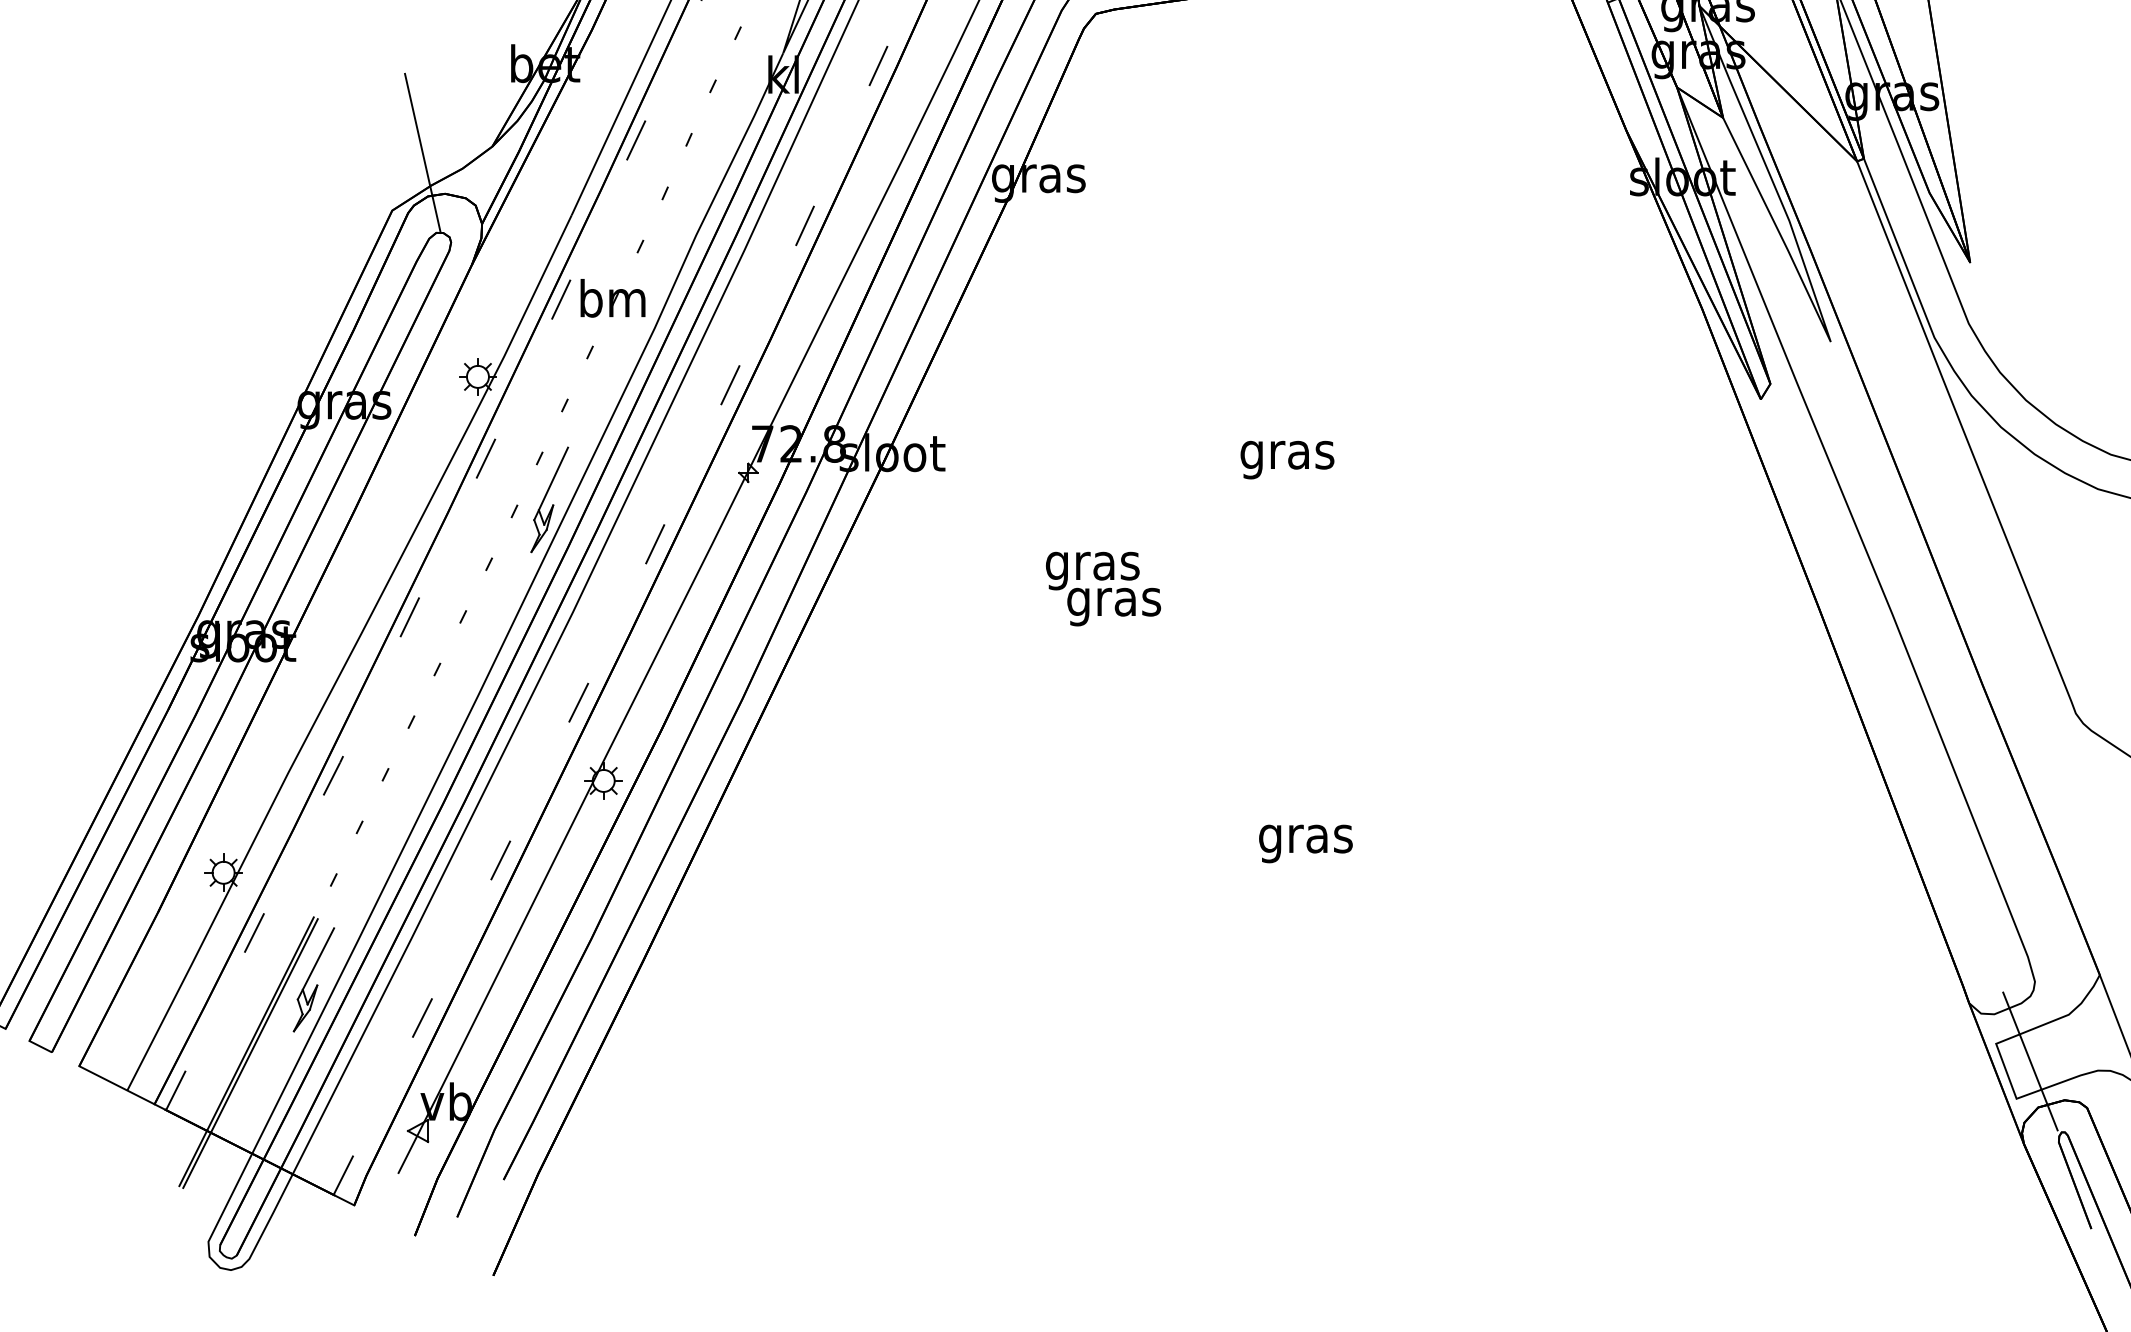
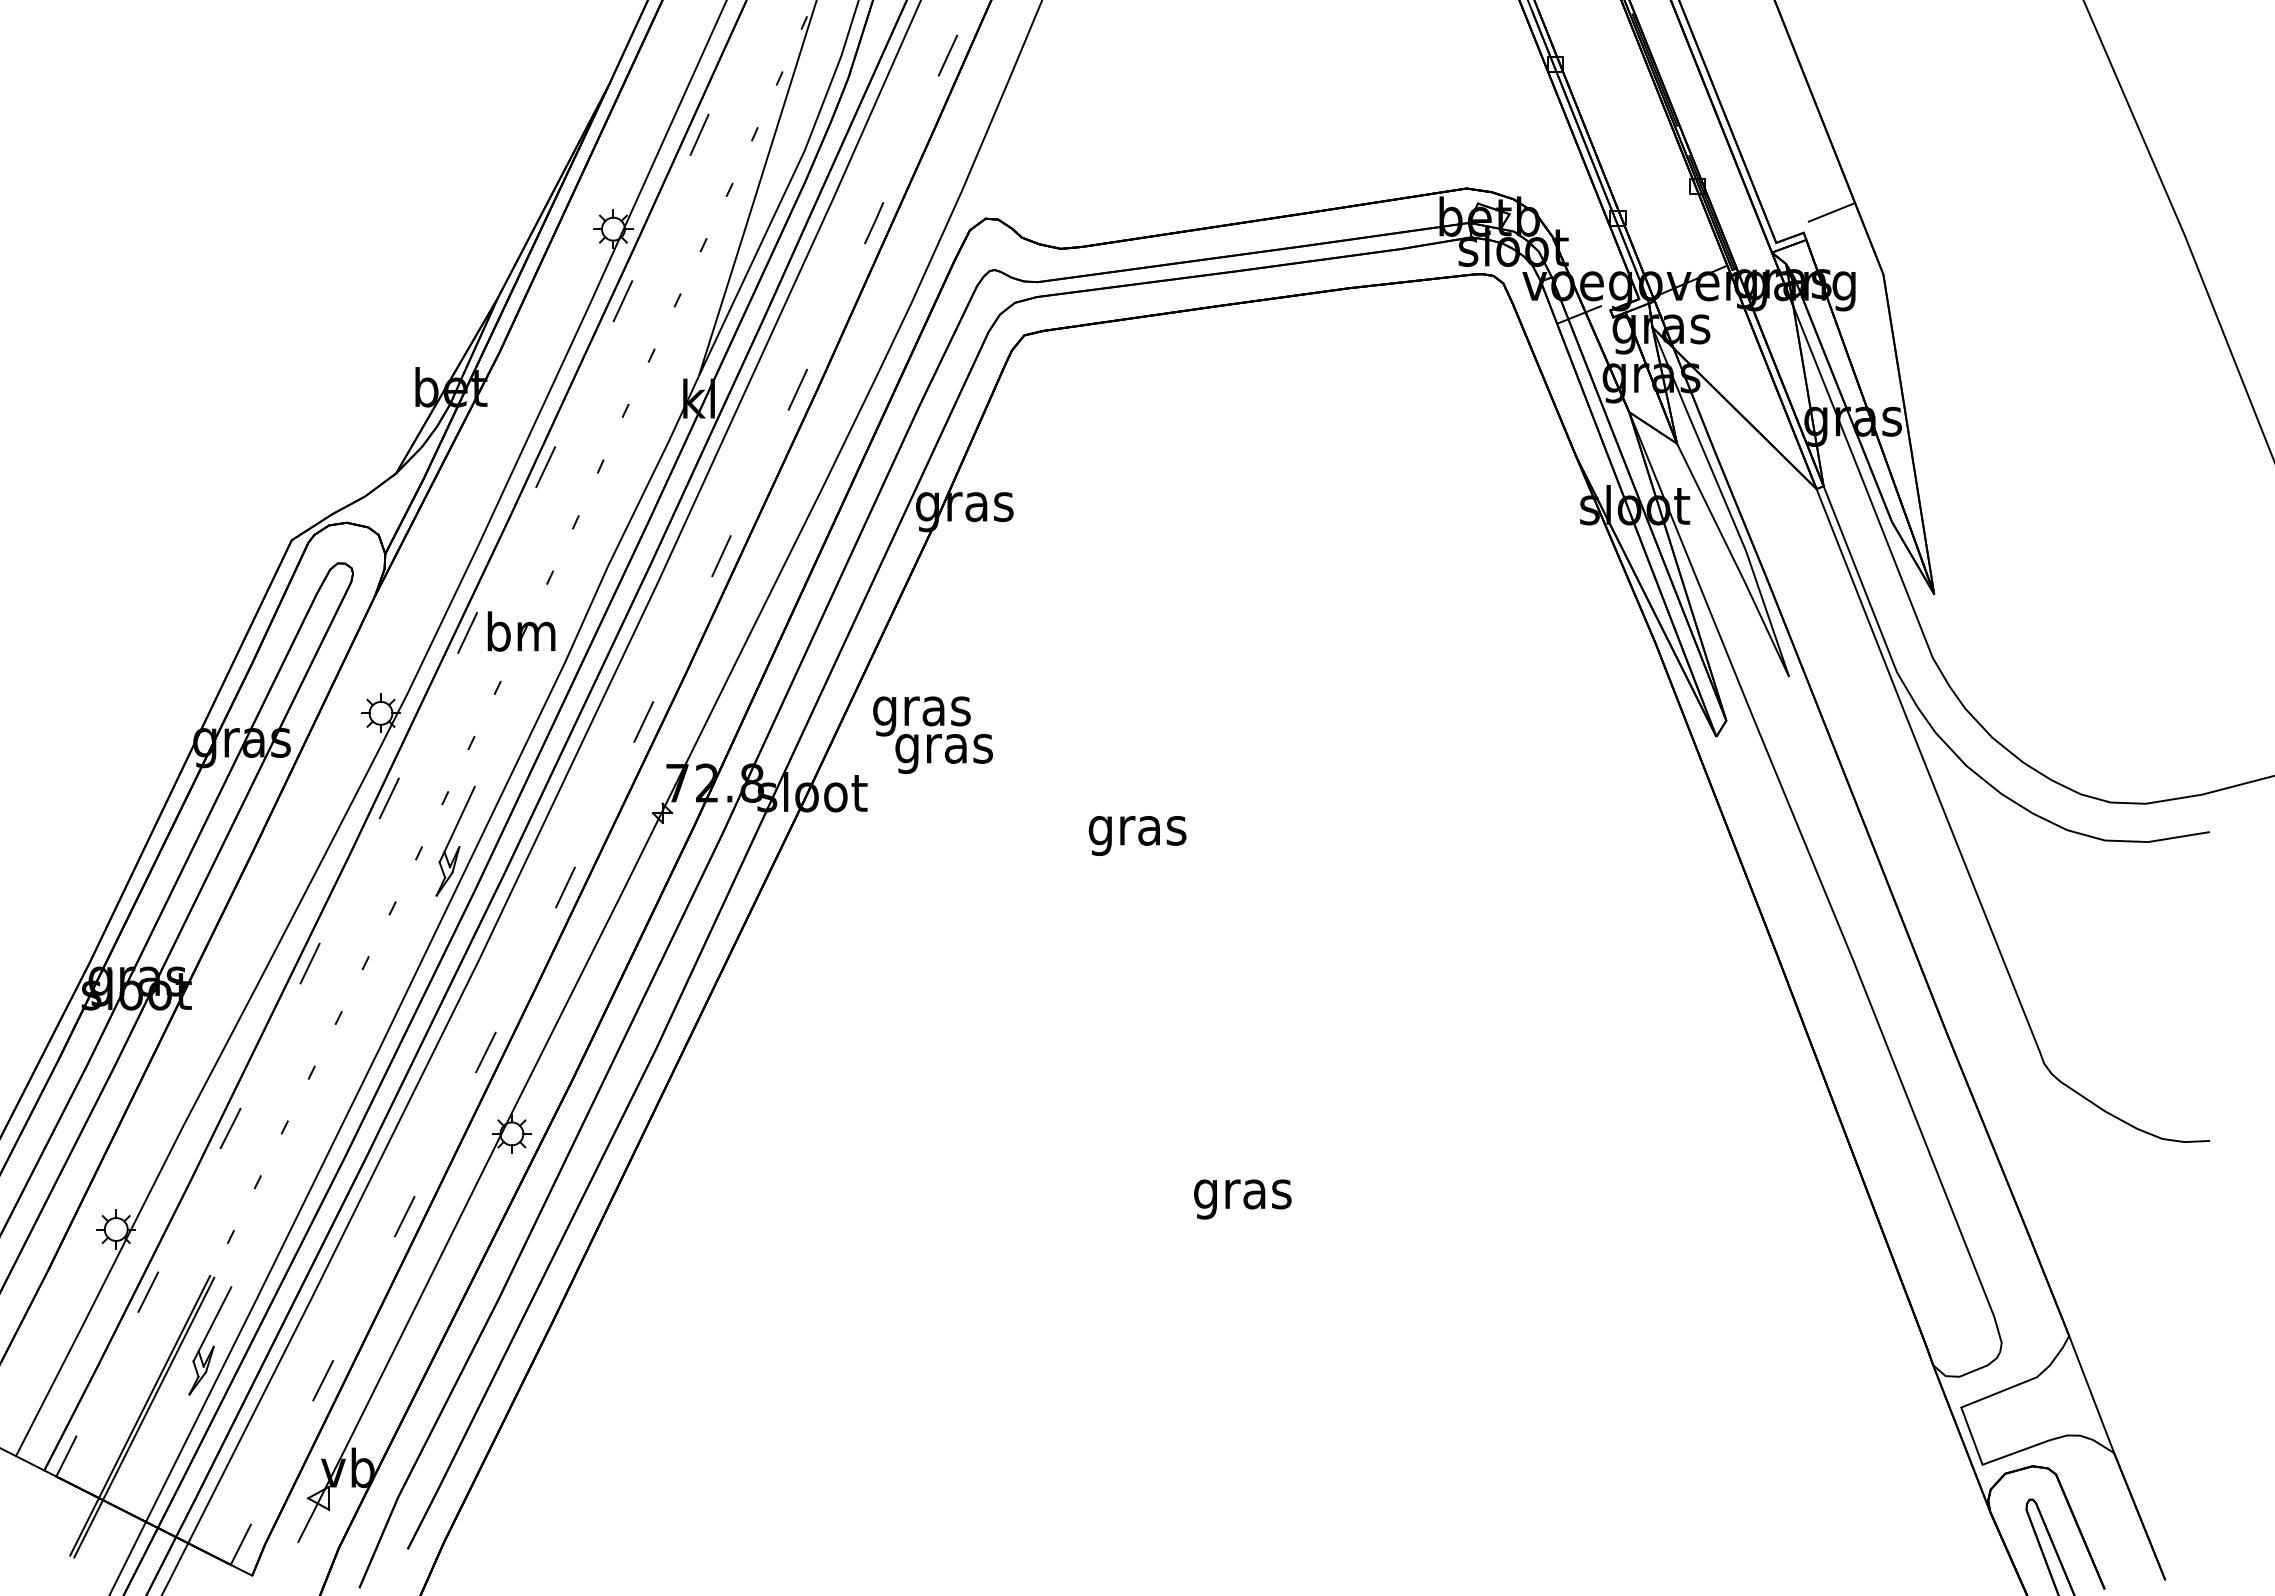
line: (422, 153) -> (323, 480), removed
text: (1287, 459) -> (1137, 835), moved
text: (1102, 588) -> (932, 734), moved
line: (2029, 1061) -> (1996, 1425), removed

